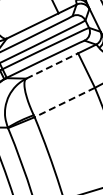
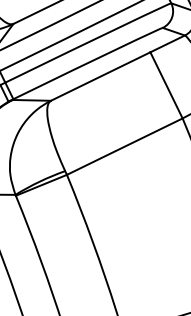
line: (52, 66) -> (101, 77), dashed -> solid
line: (64, 102) -> (124, 146), dashed -> solid

